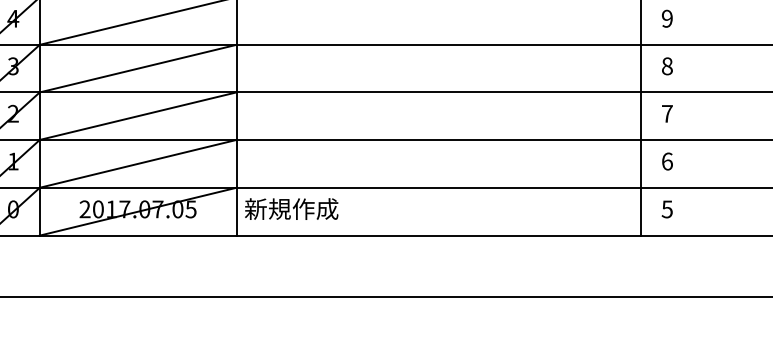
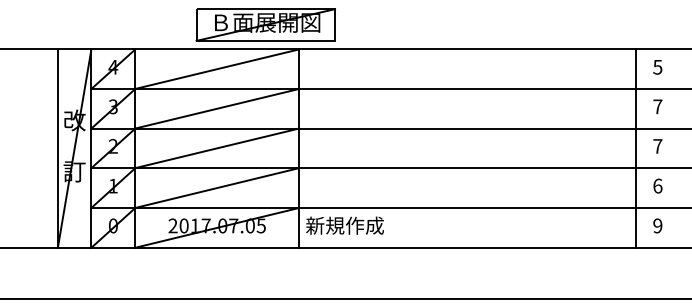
text: (666, 17) -> (657, 66), 9 -> 5
text: (666, 65) -> (657, 106), 8 -> 7
text: (666, 208) -> (657, 225), 5 -> 9

